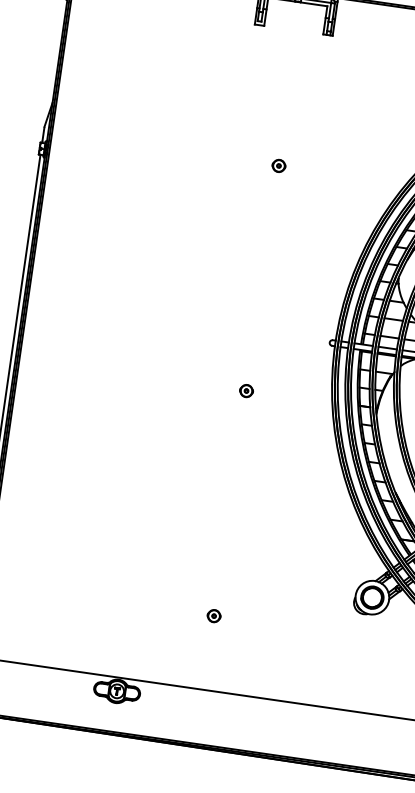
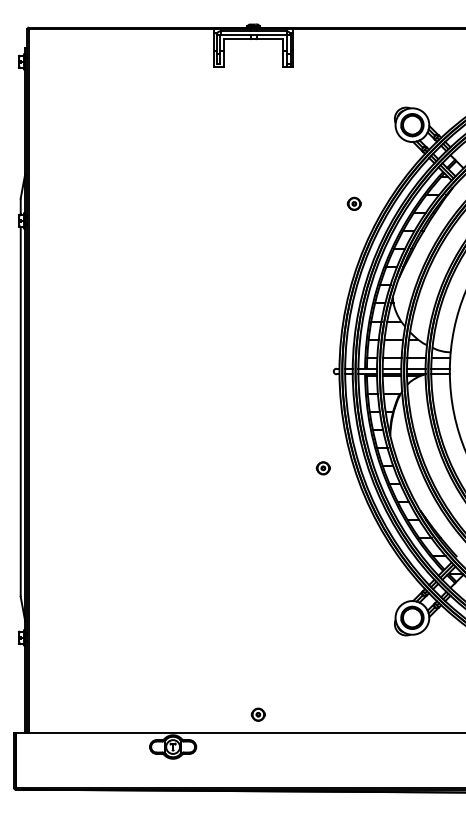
part: (278, 165) -> (353, 203), moved
part: (245, 391) -> (322, 468), moved
part: (213, 615) -> (257, 714), moved

